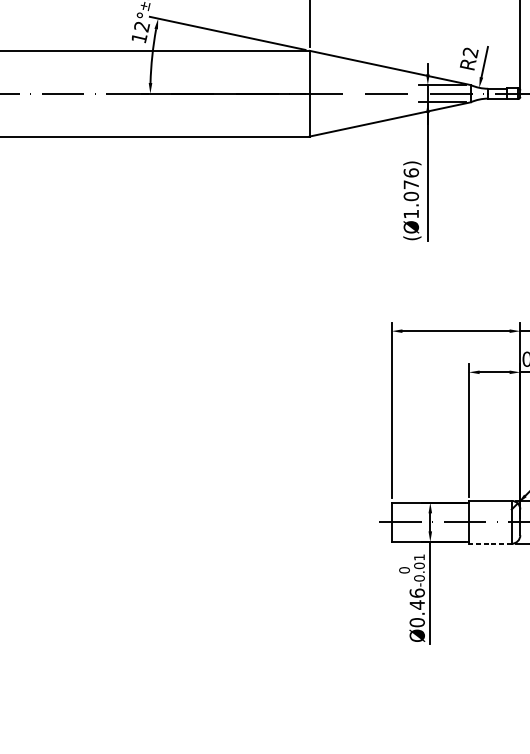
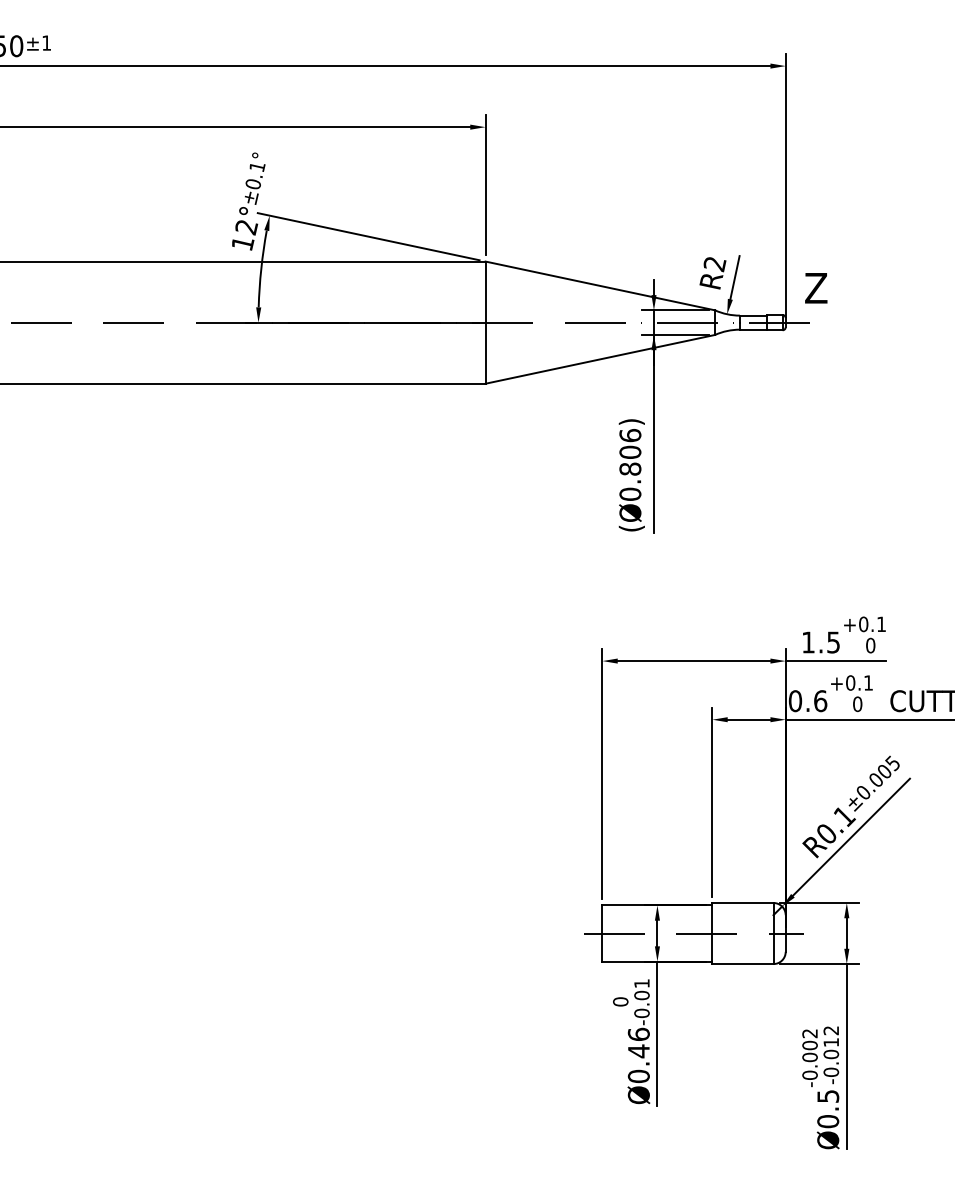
text: (411, 198) -> (630, 472), (Ø1.076) -> (Ø0.806)
line: (489, 544) -> (742, 964), dashed -> solid

